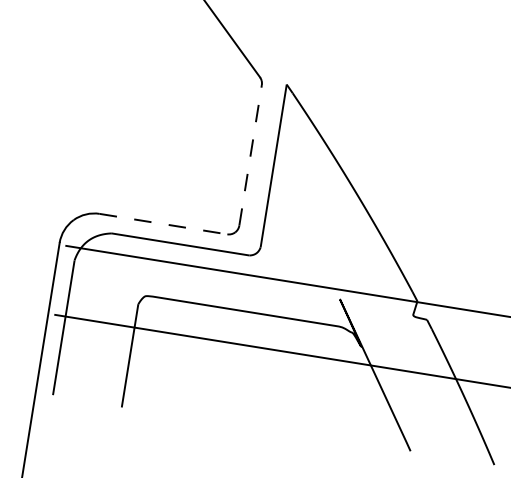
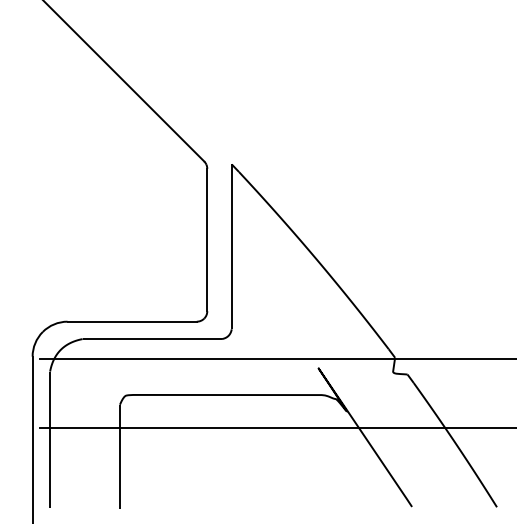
line: (250, 154) -> (207, 239), dashed -> solid
line: (163, 223) -> (132, 321), dashed -> solid

